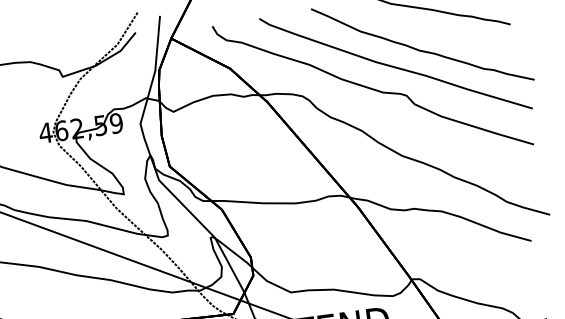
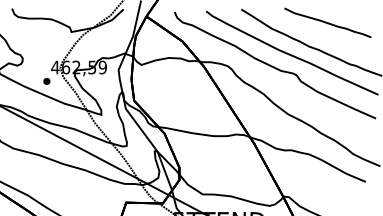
part: (35, 154) -> (46, 80), added

